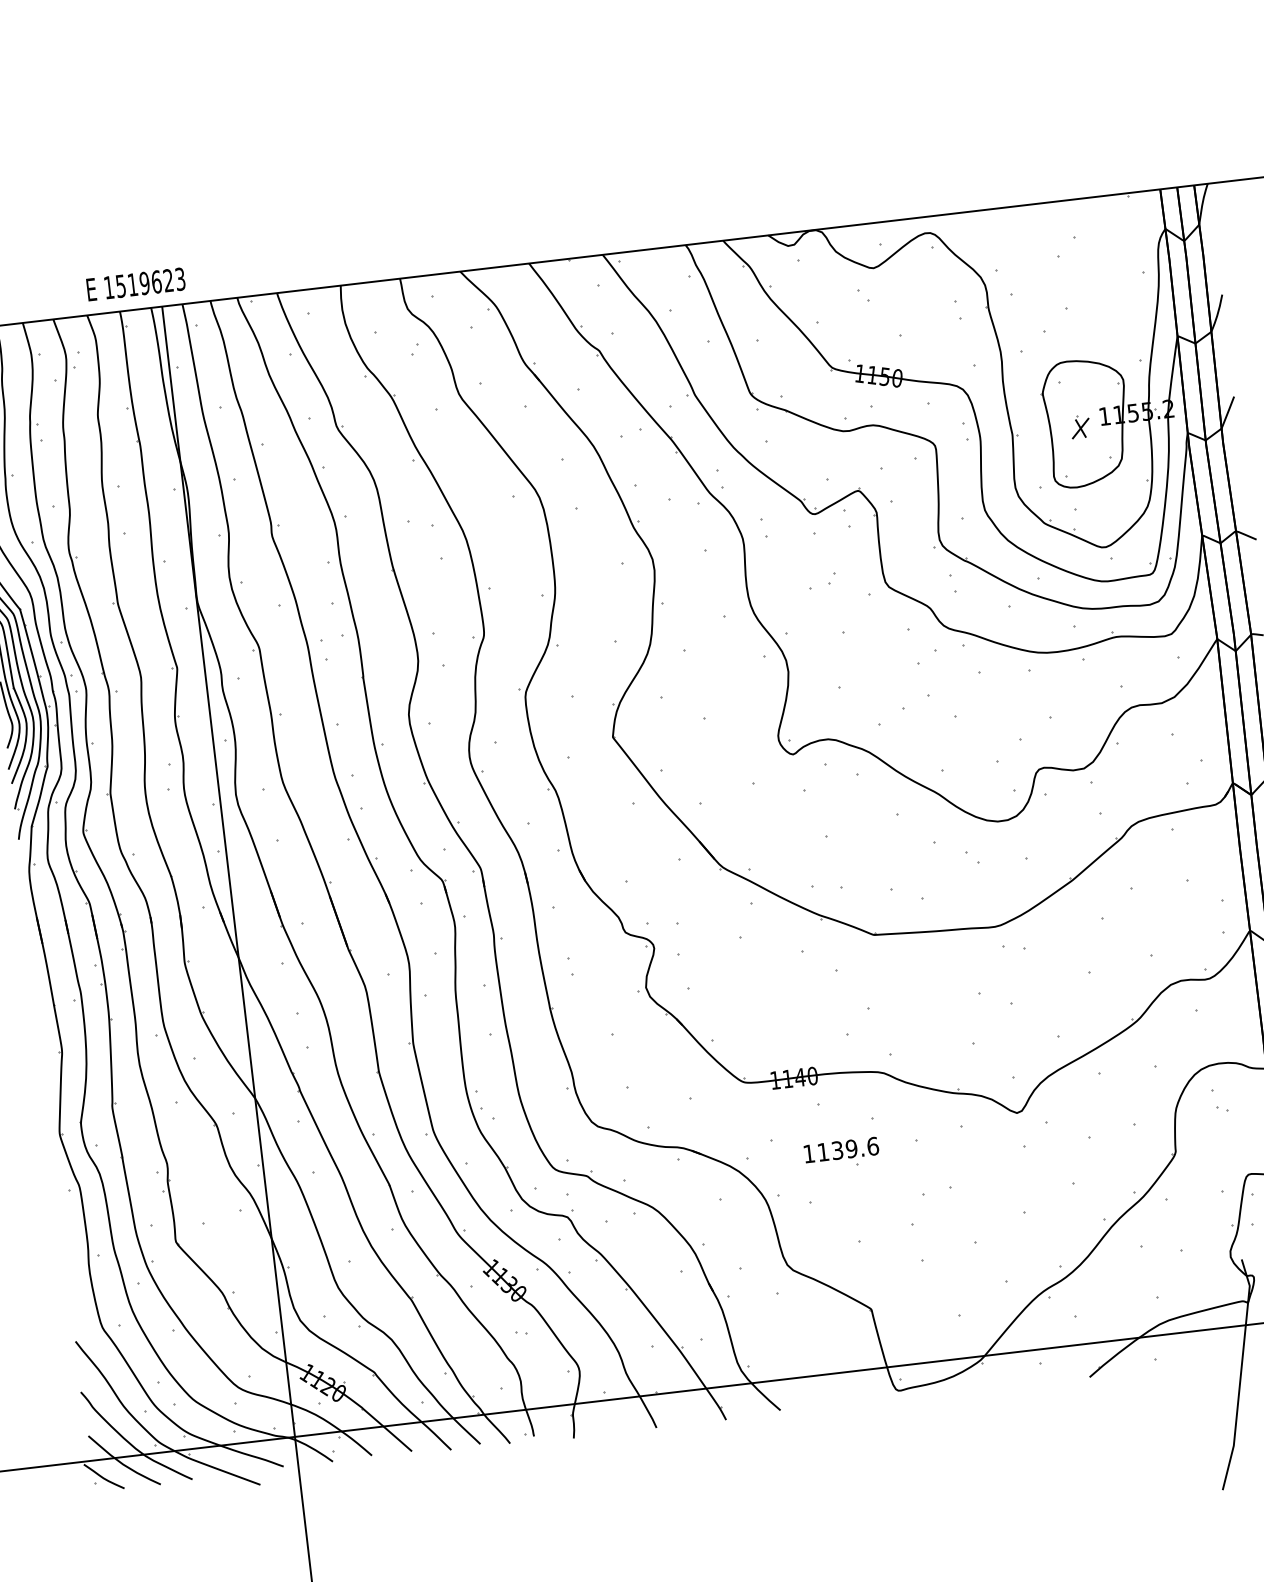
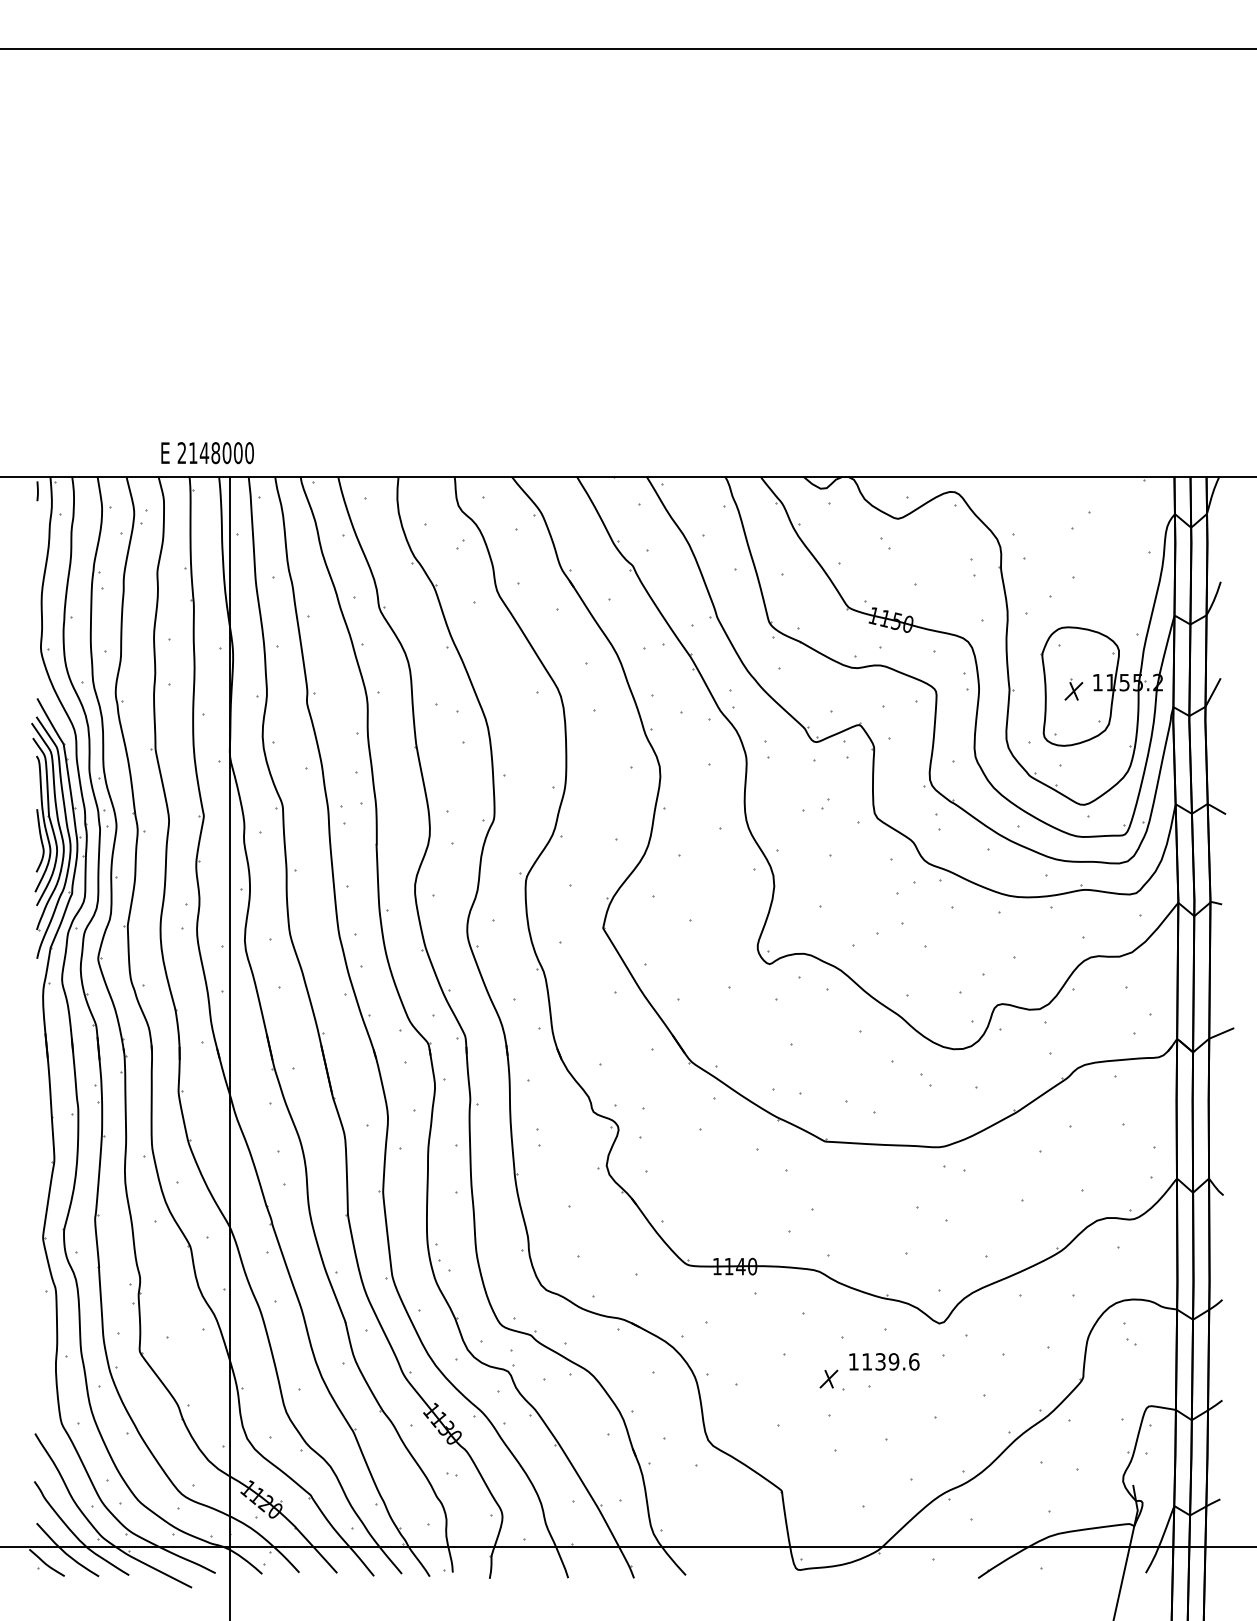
text: (144, 283) -> (215, 453), 1519623 -> 2148000
text: (841, 1149) -> (884, 1361), moved
part: (906, 1184) -> (828, 1378), added

